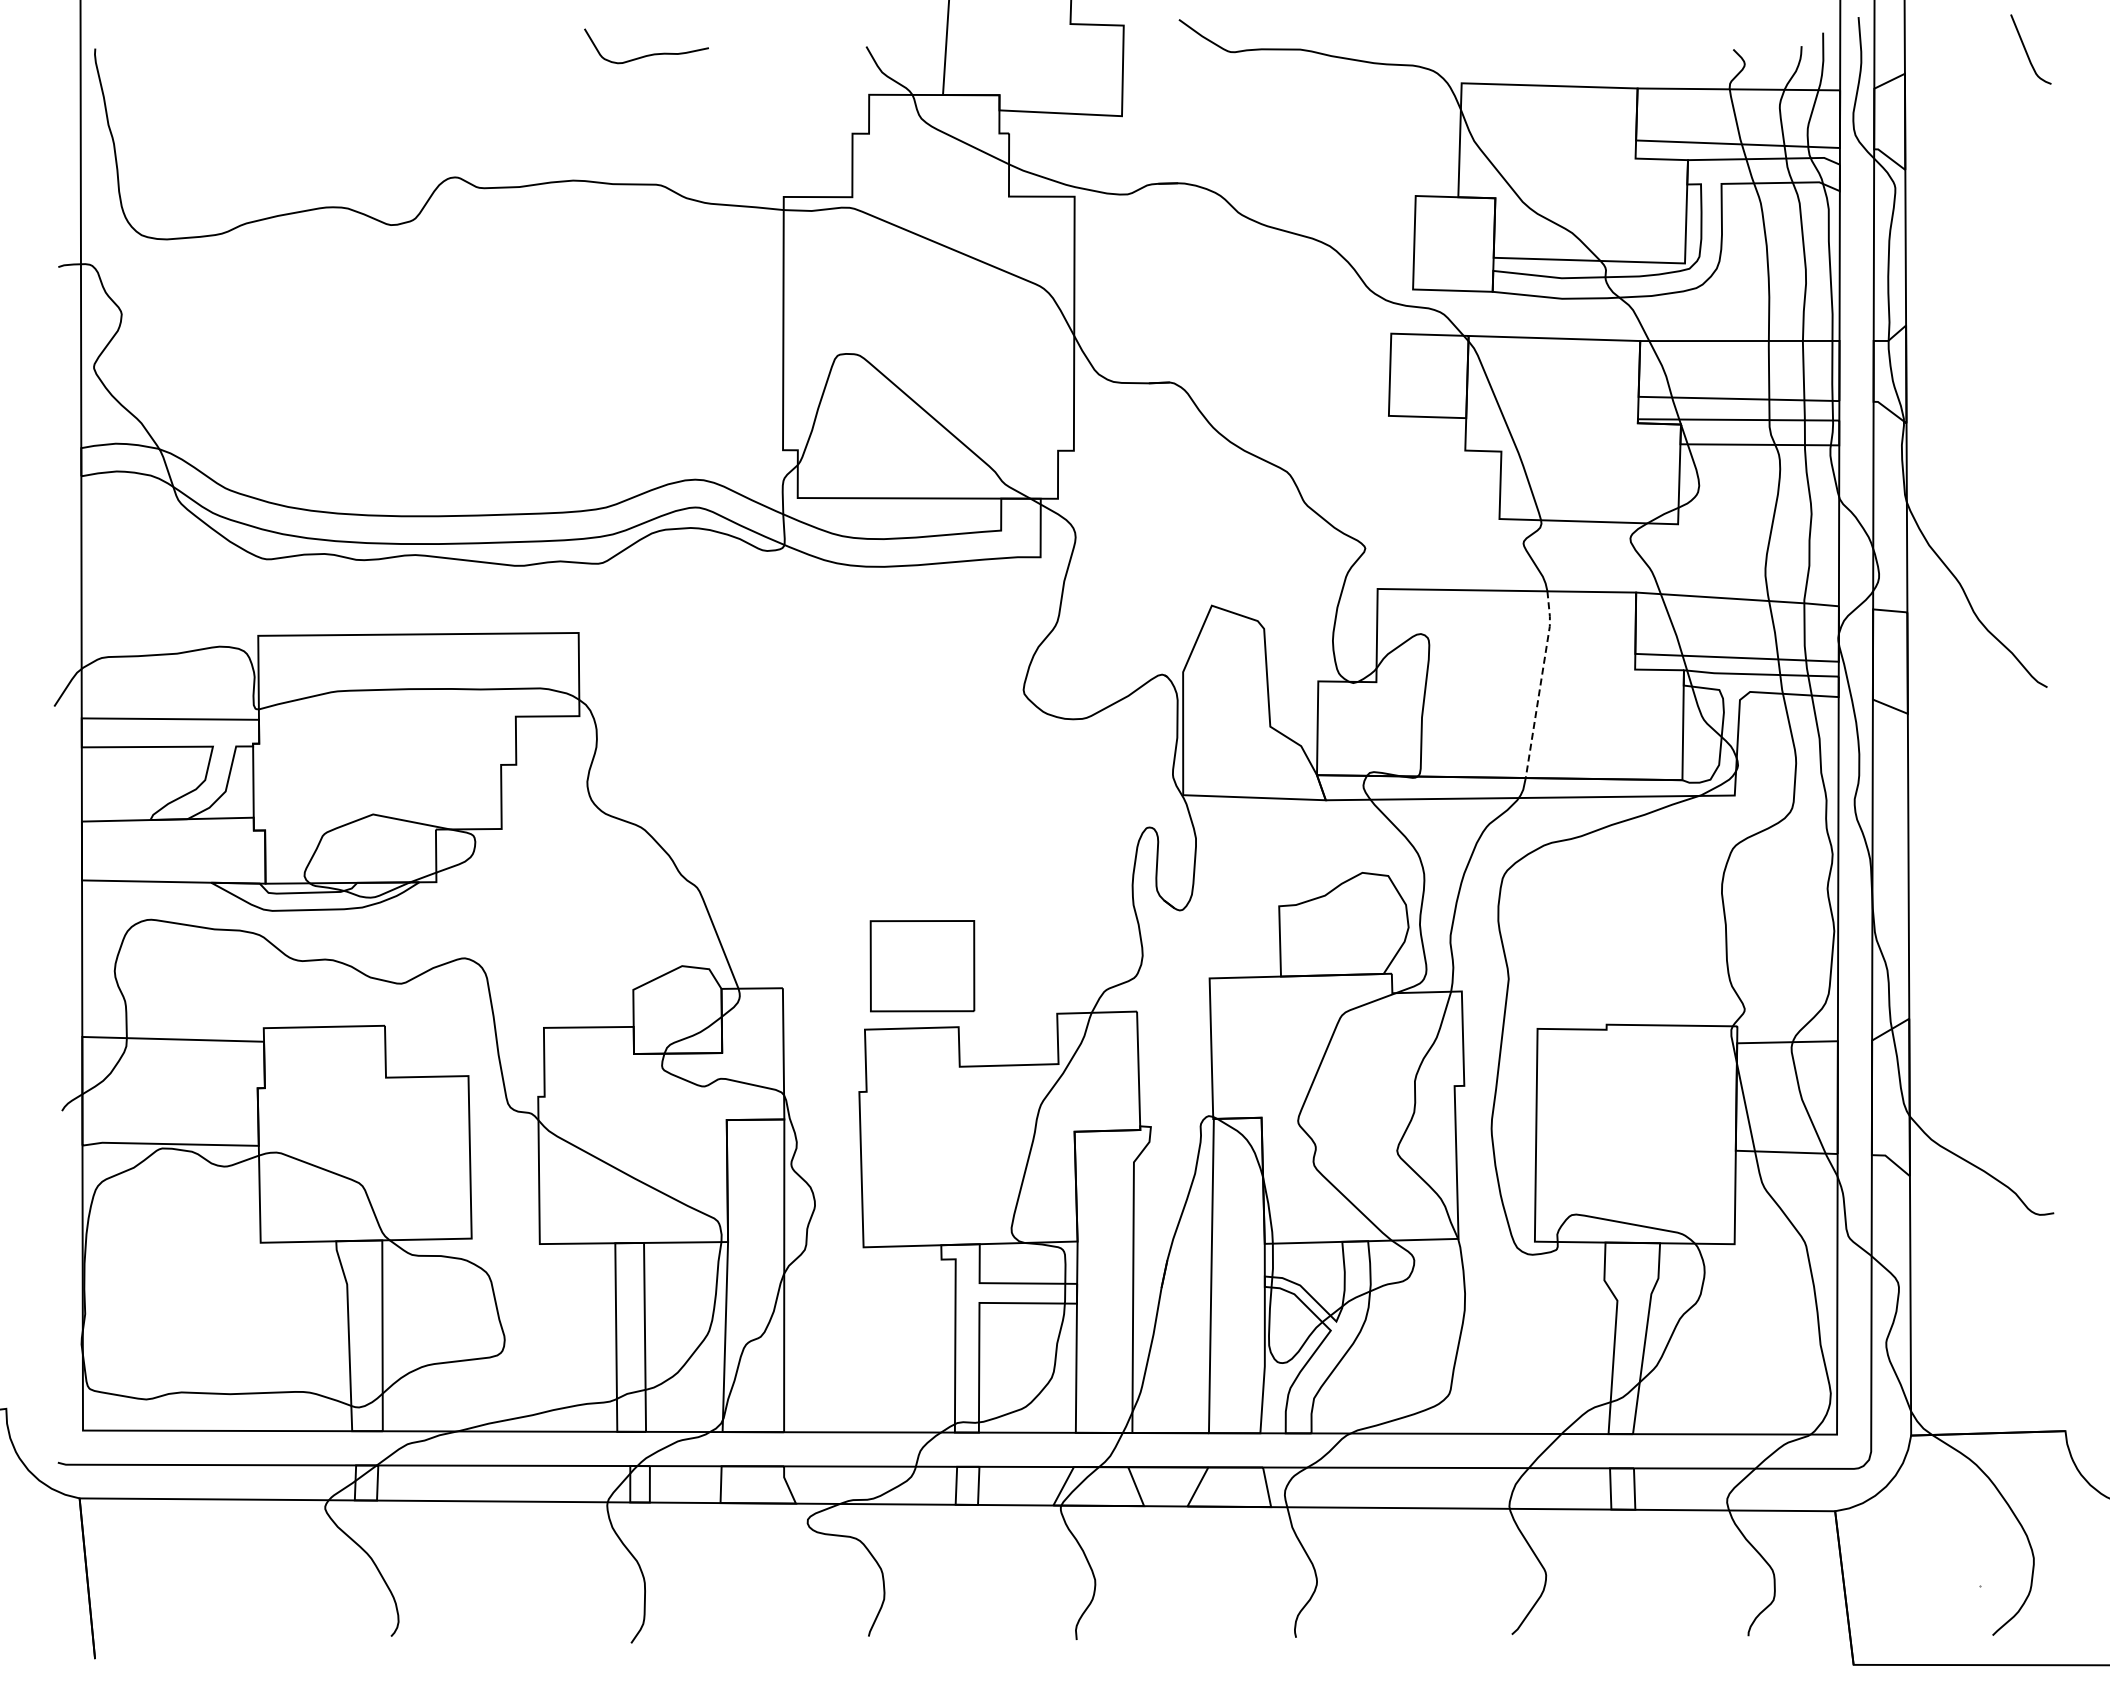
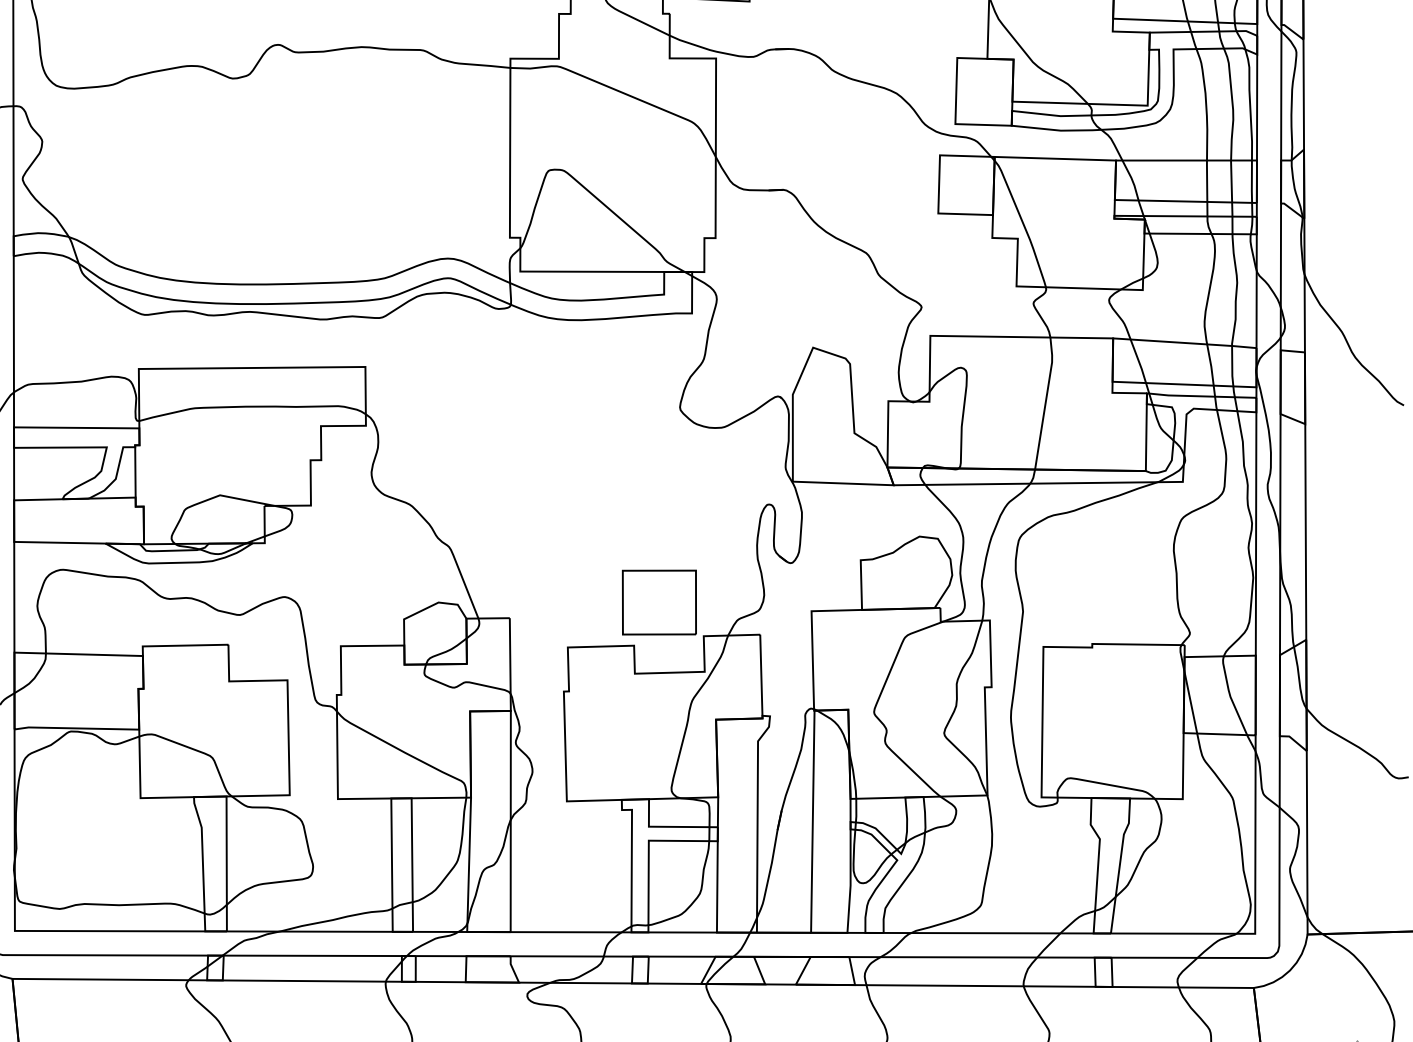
line: (1540, 683) -> (1045, 402), dashed -> solid
part: (922, 966) -> (659, 602), moved

